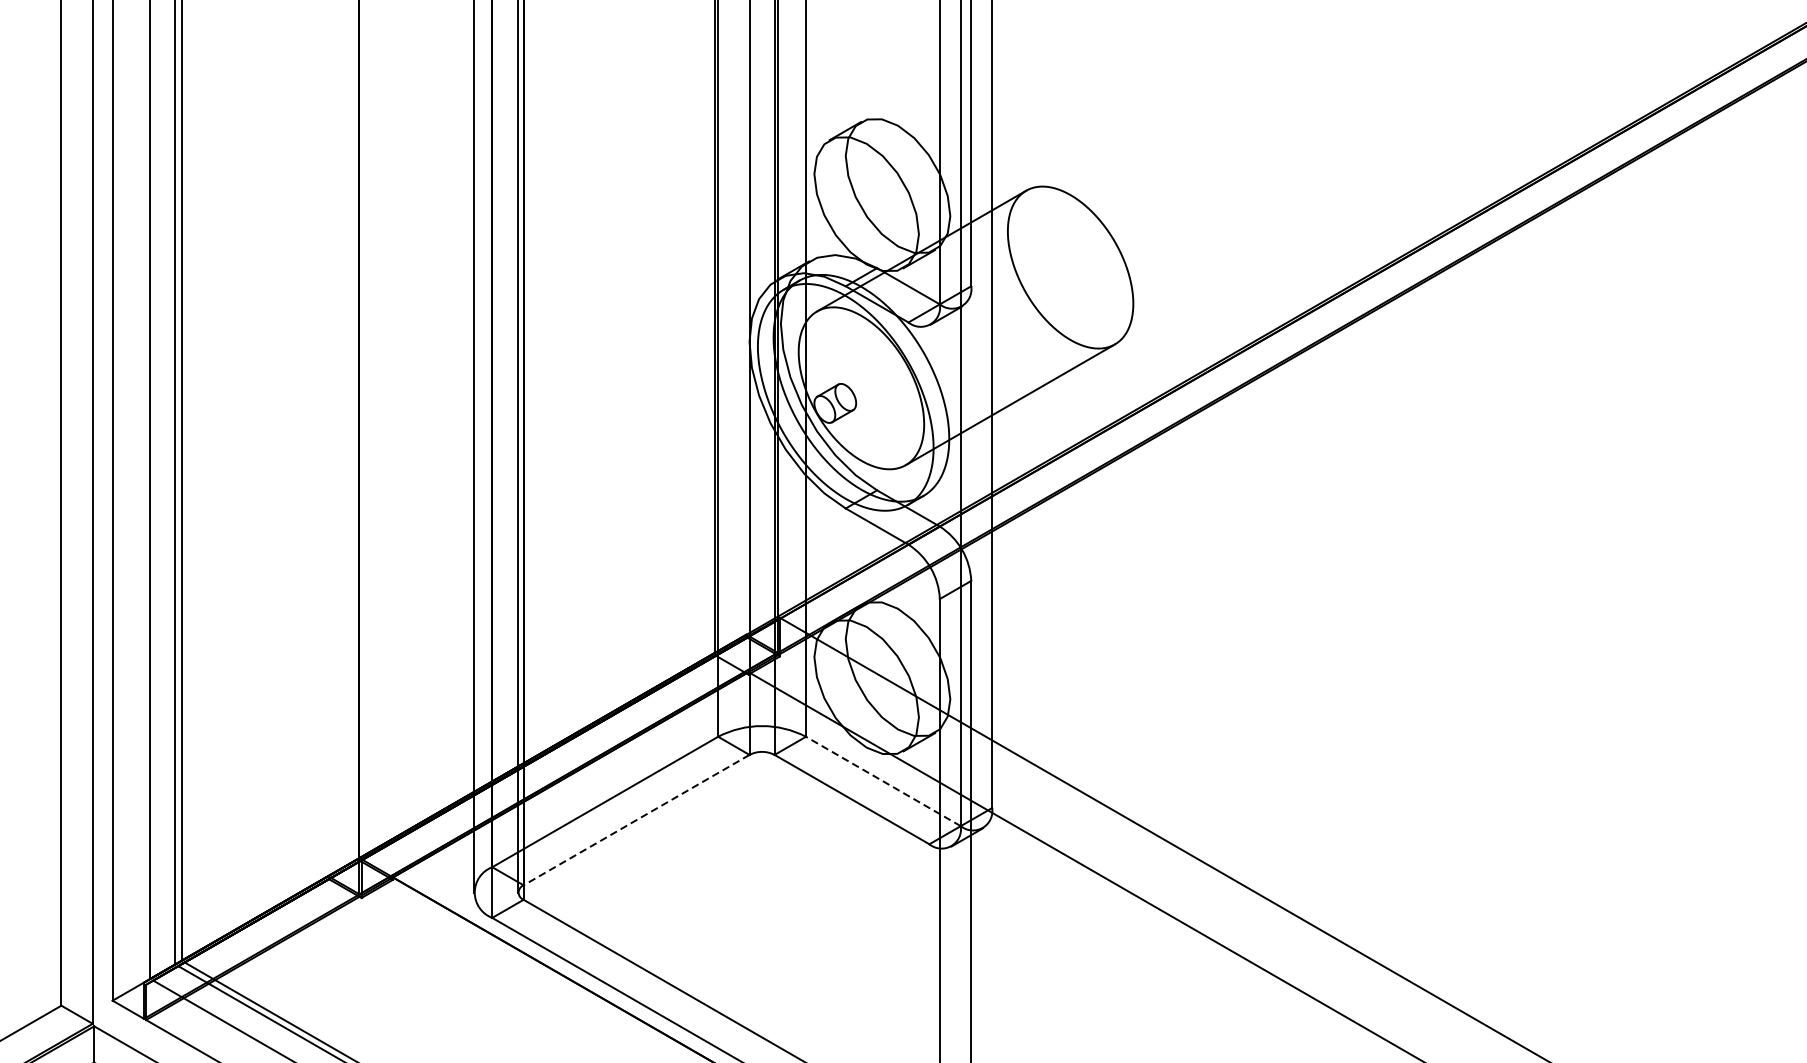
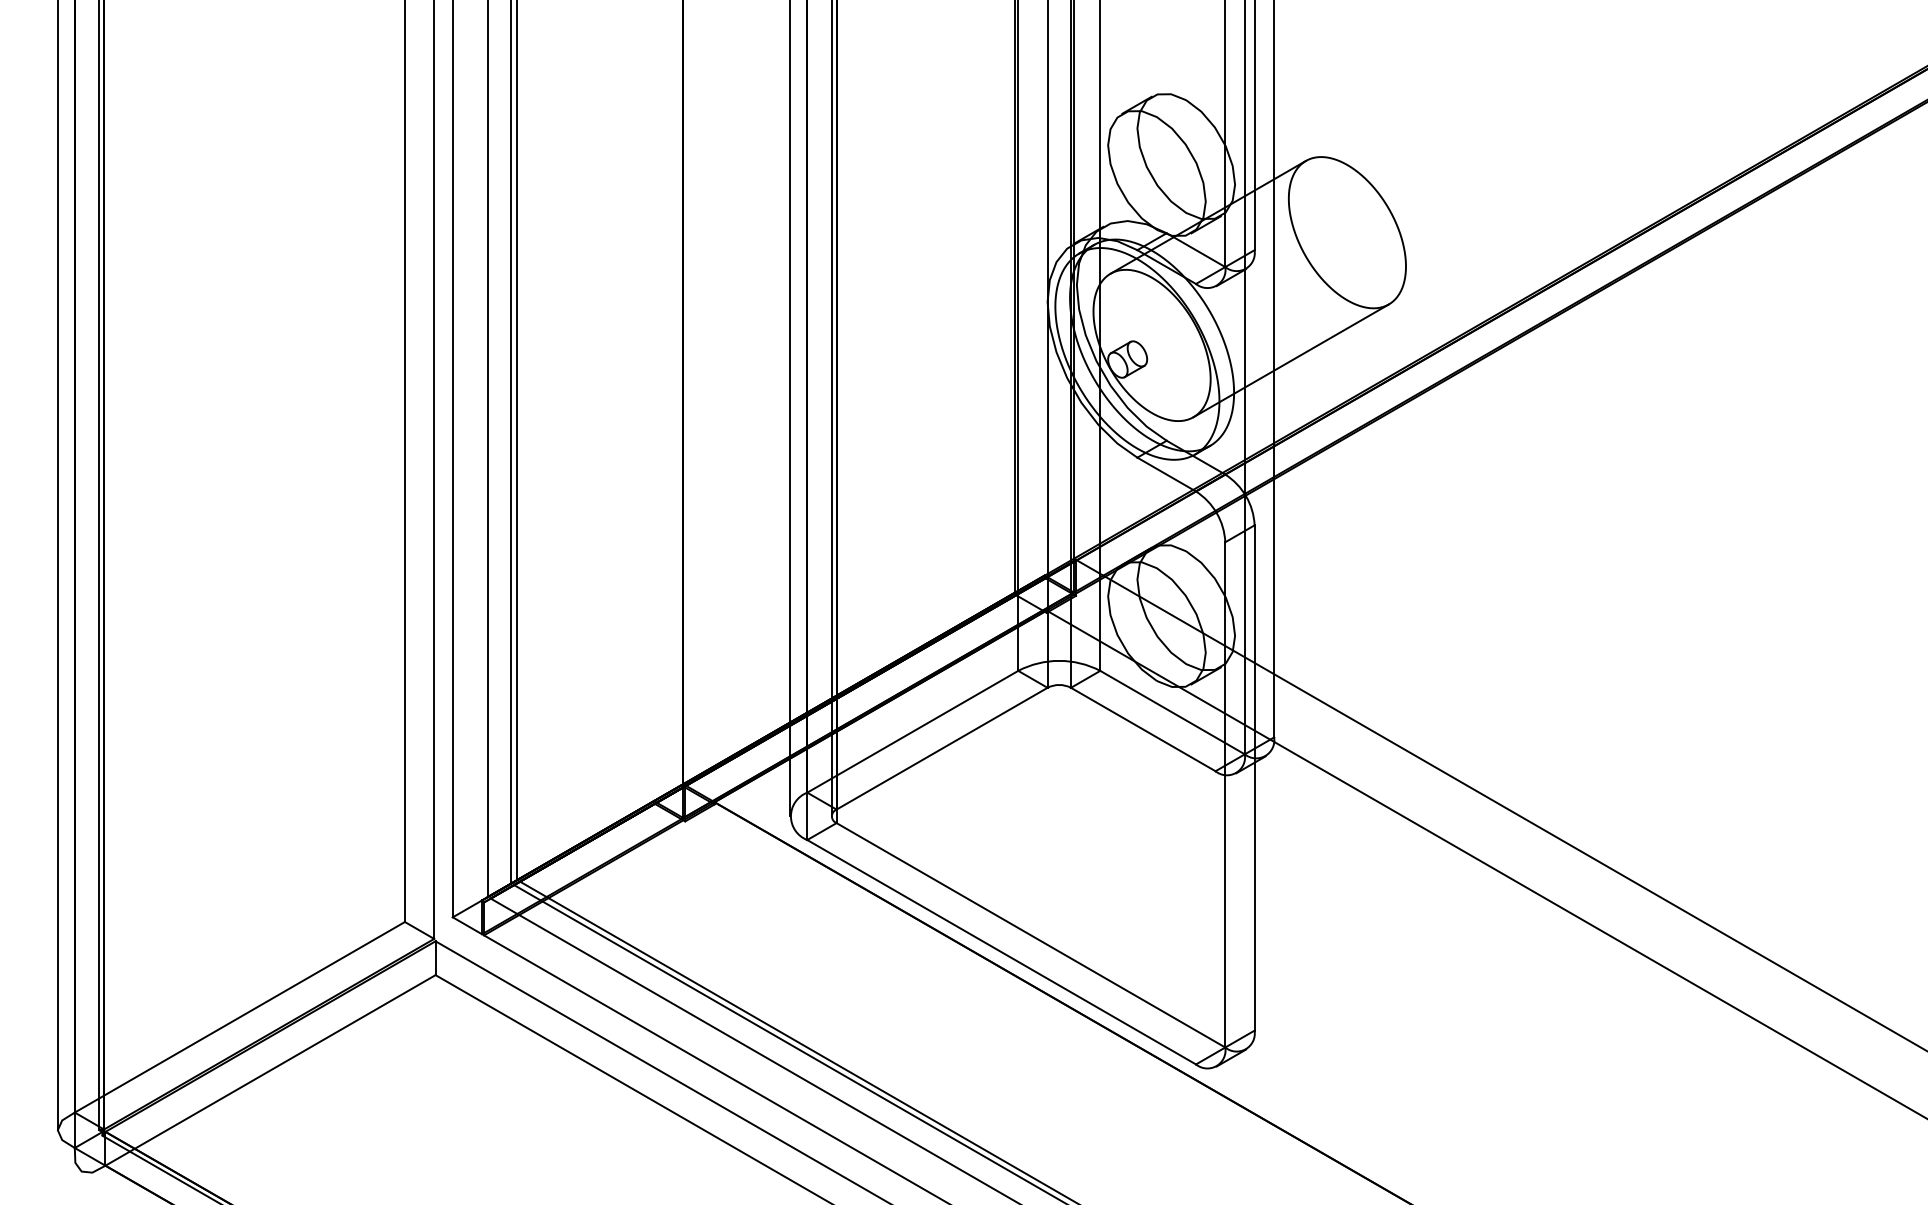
line: (883, 781) -> (1172, 712), dashed -> solid
line: (637, 819) -> (942, 748), dashed -> solid

